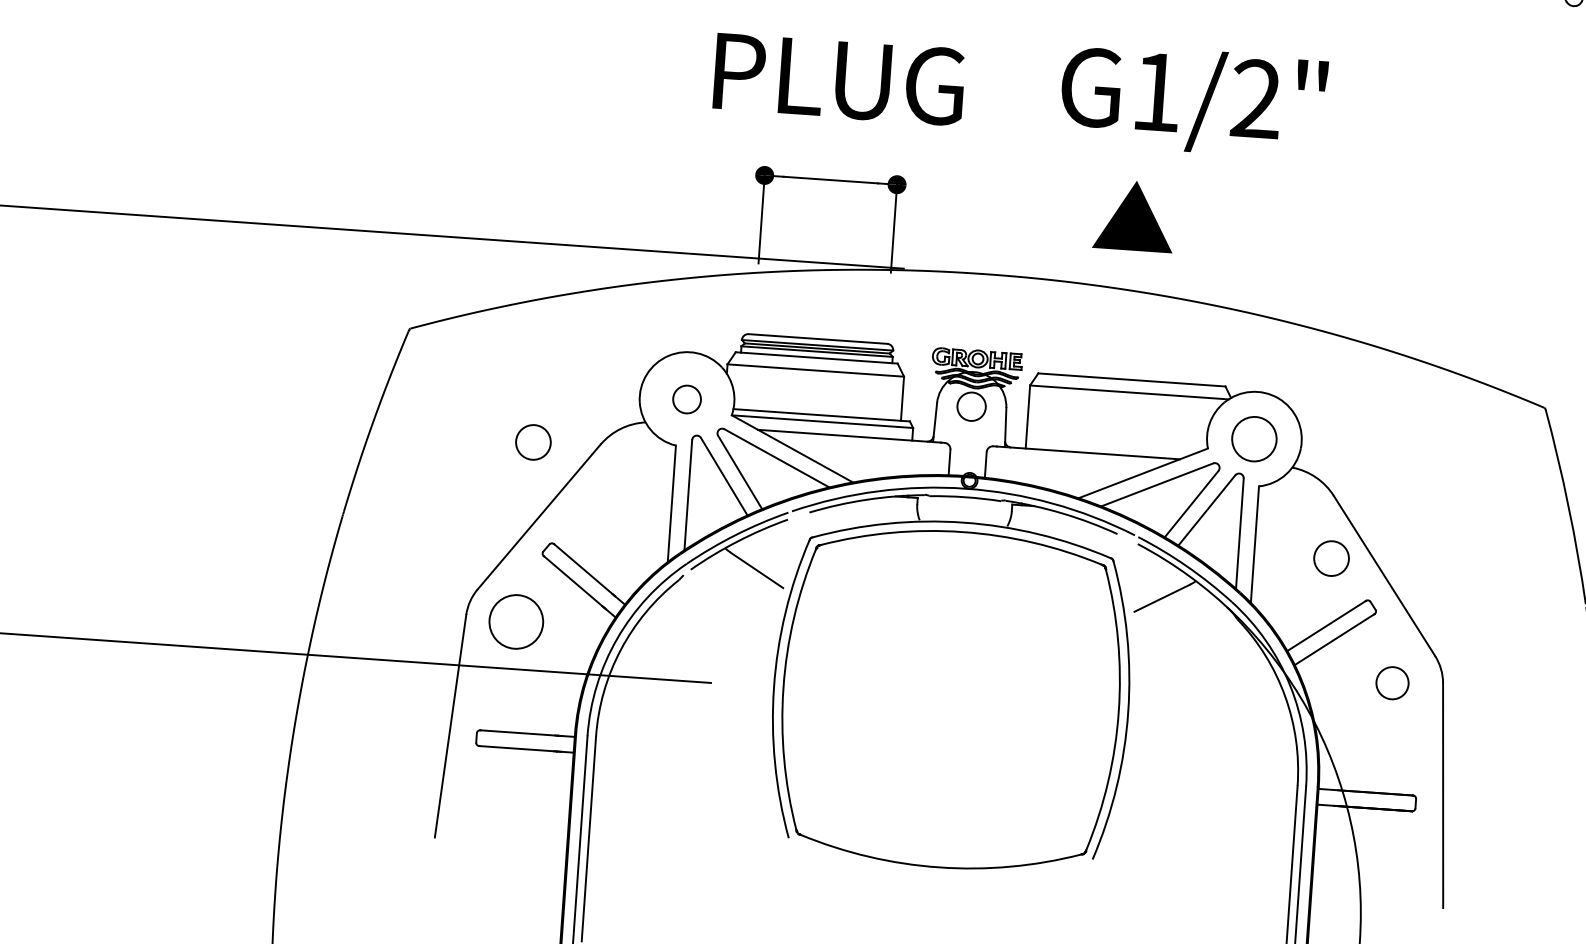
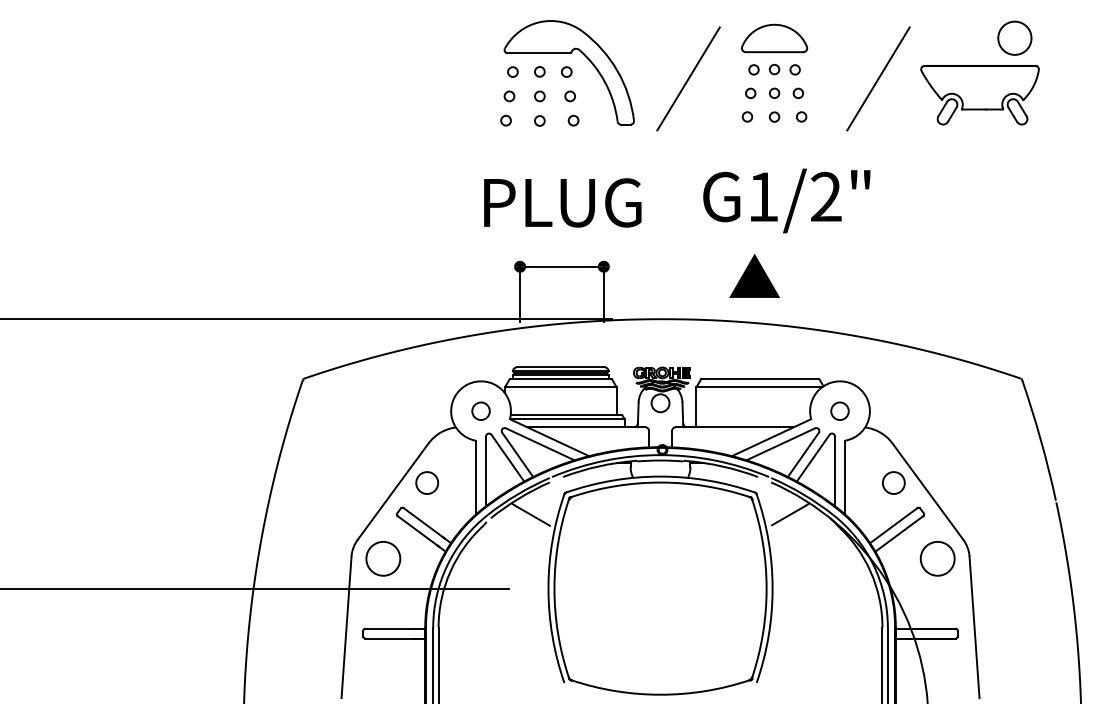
circle: (1253, 439) -> (839, 411), size x0.62
circle: (533, 441) -> (427, 482), moved
circle: (1392, 682) -> (937, 558), size x1.67

